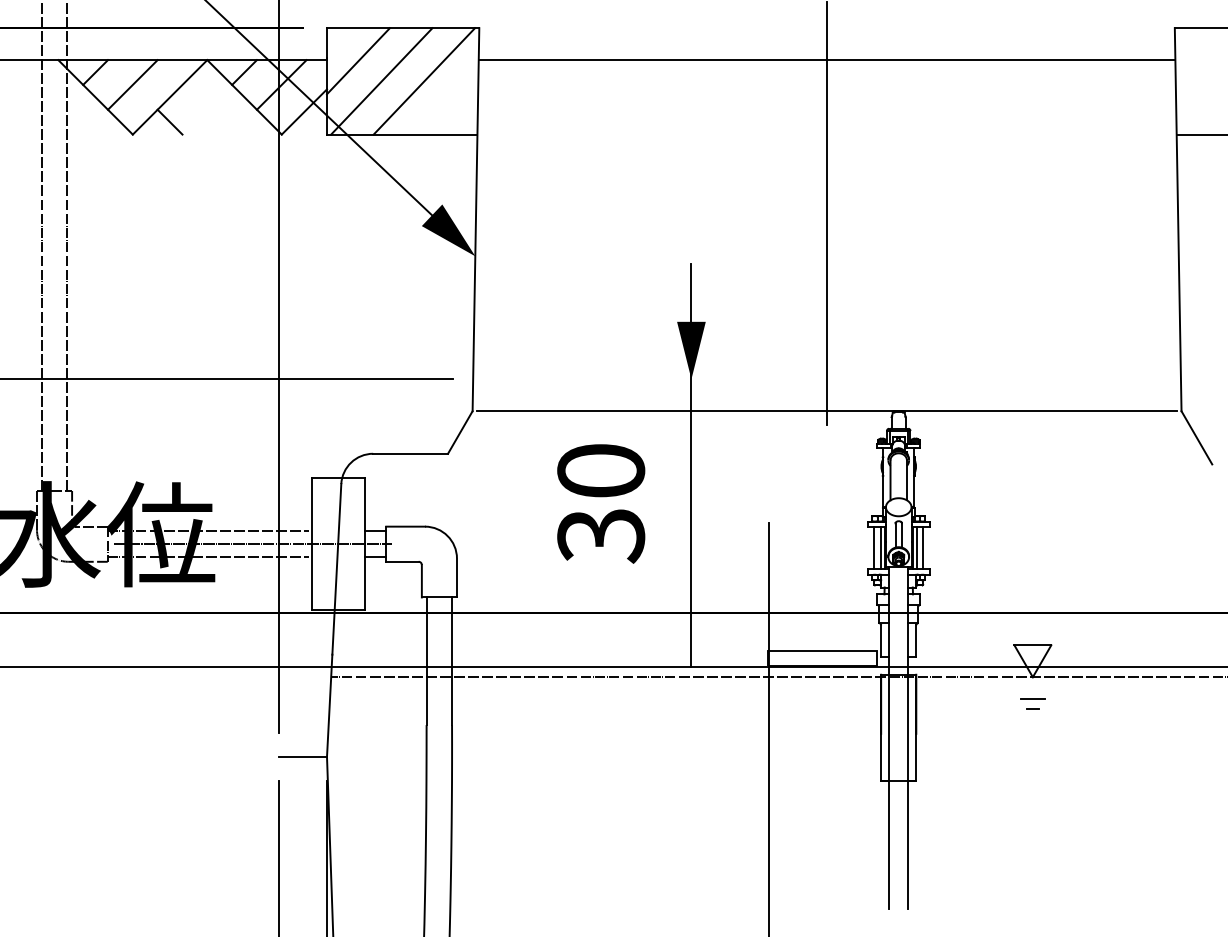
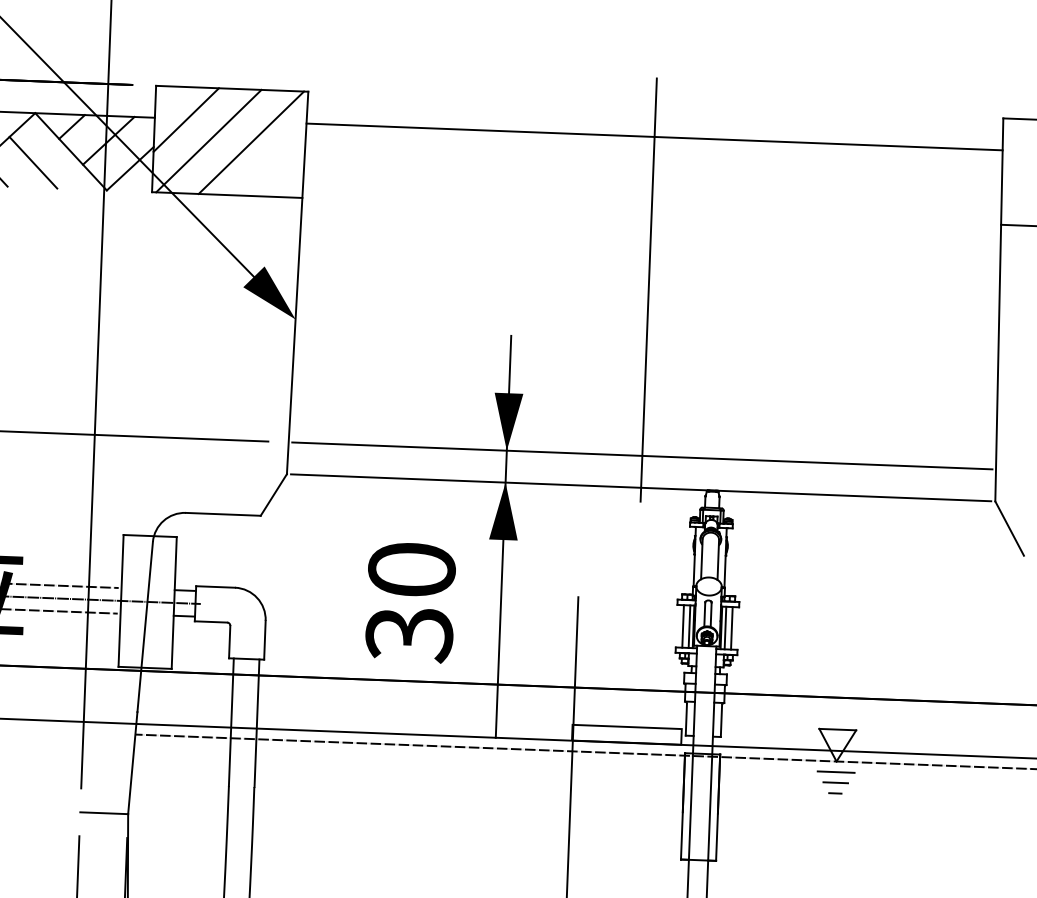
line: (207, 109) -> (33, 162), added
line: (826, 379) -> (641, 456), added
fill: (691, 439) -> (504, 510), added
text: (601, 503) -> (410, 602), moved
line: (1032, 687) -> (835, 771), added

